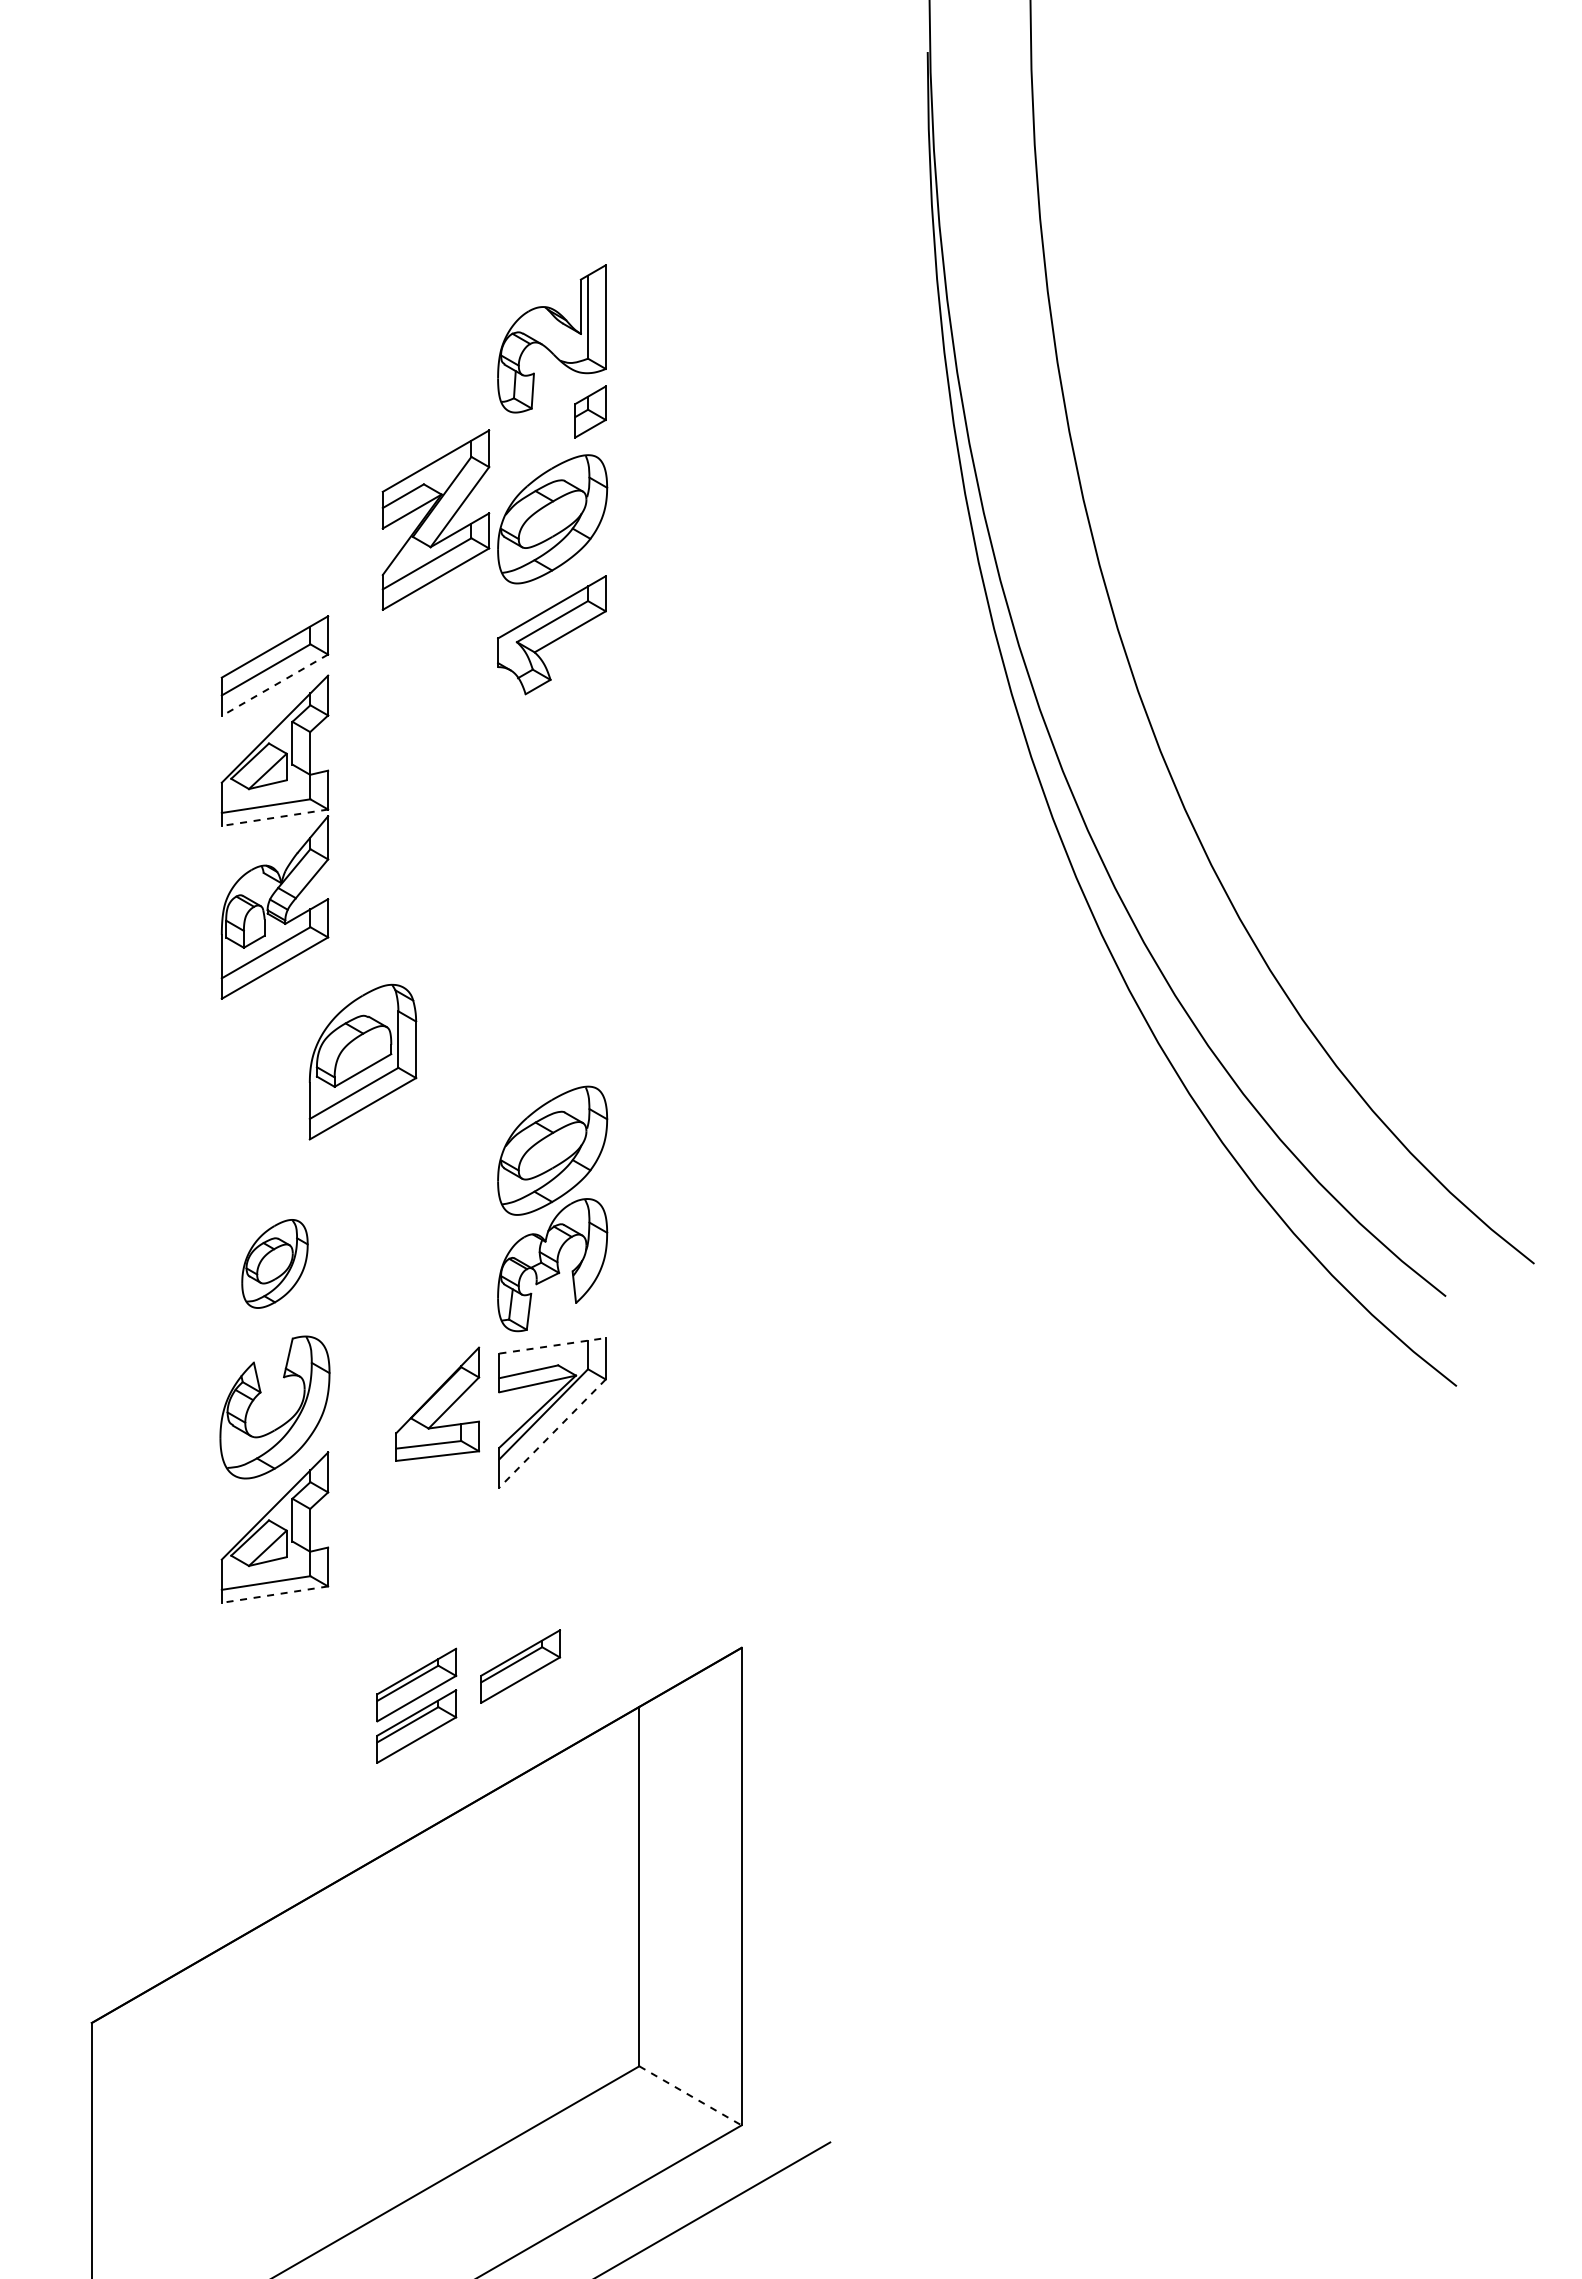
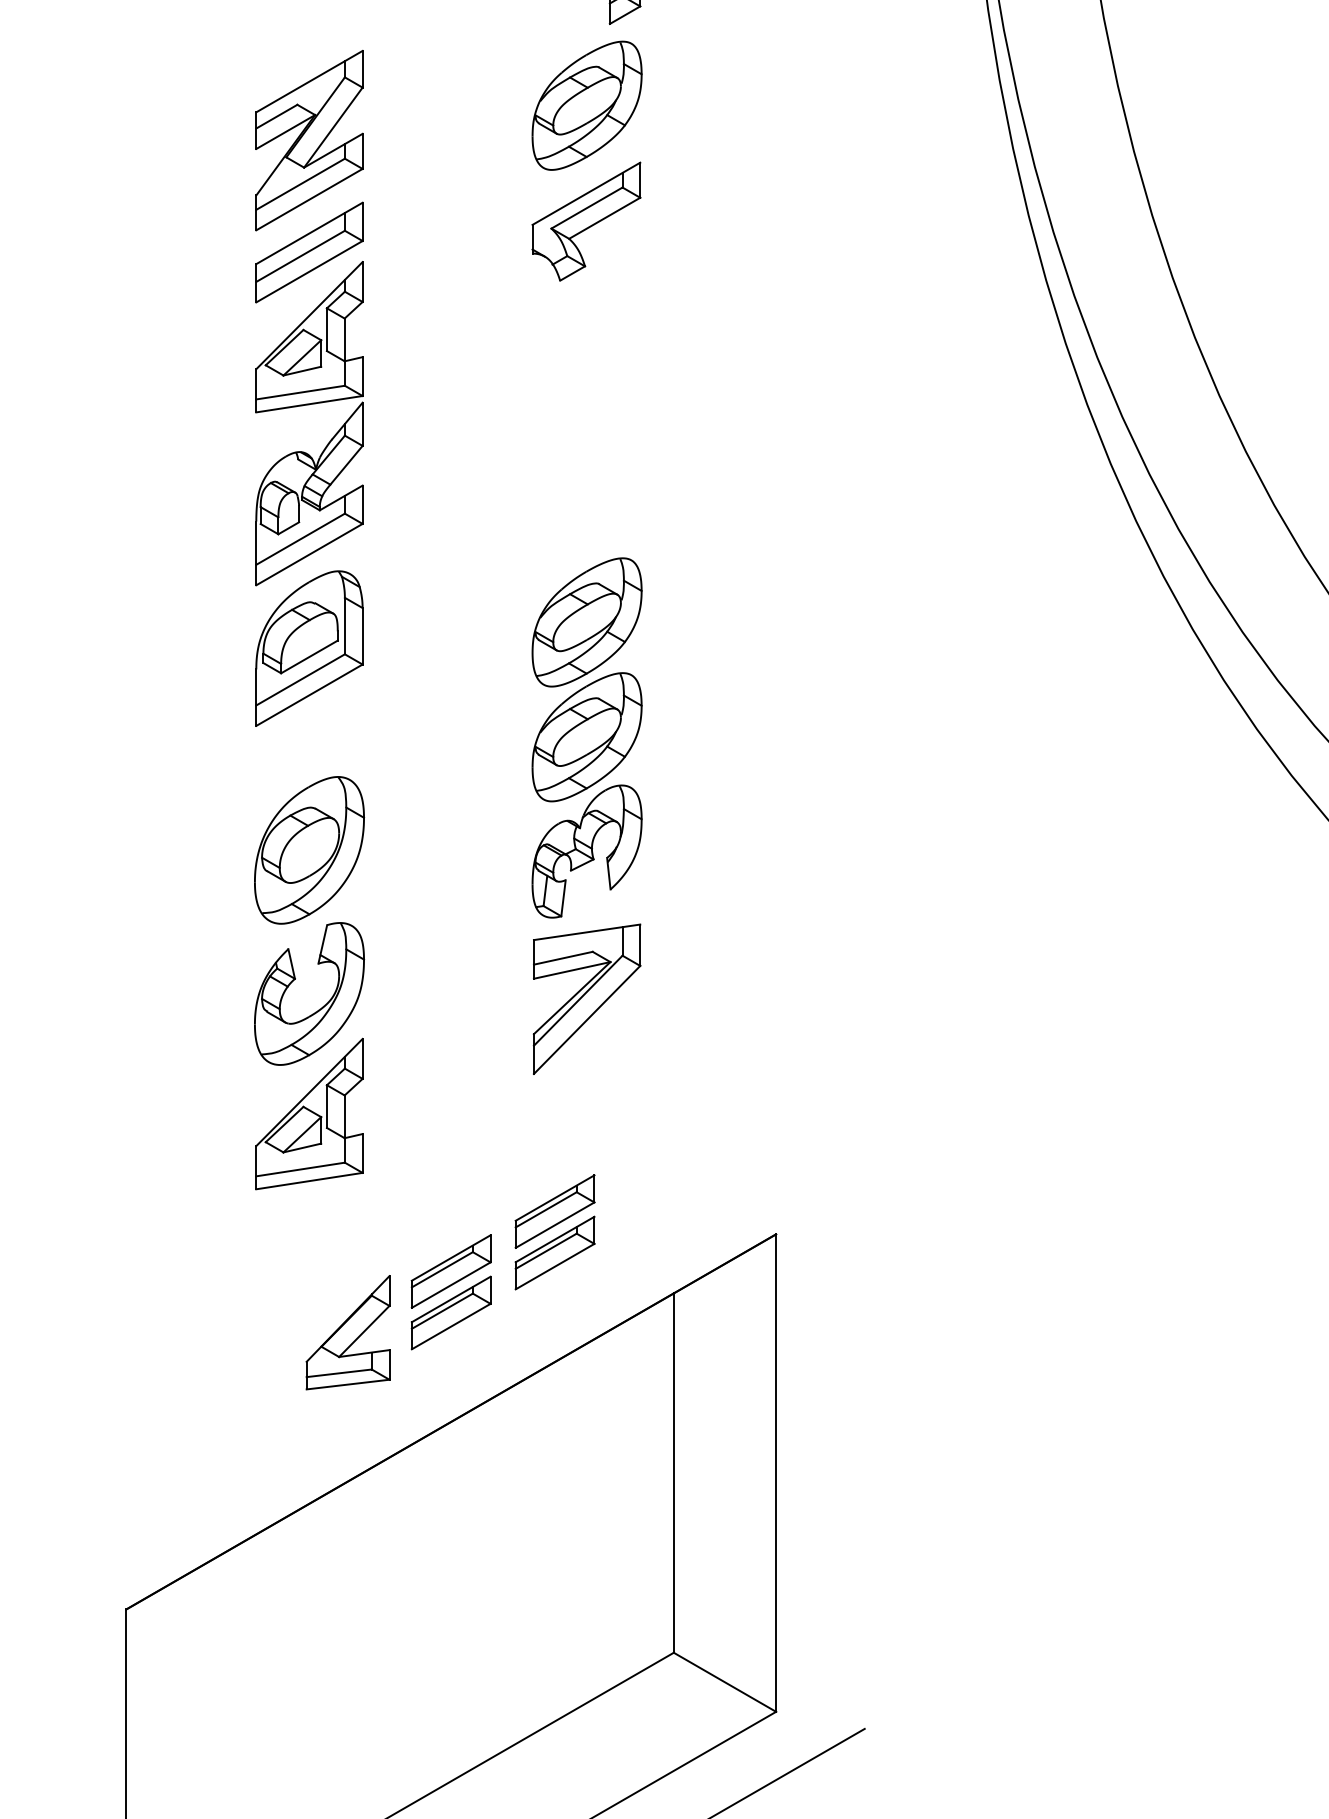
part: (435, 519) -> (308, 139), moved
line: (274, 685) -> (308, 271), dashed -> solid
line: (274, 817) -> (308, 403), dashed -> solid
part: (552, 1035) -> (586, 621), added
part: (362, 1061) -> (308, 647), moved
part: (274, 1263) -> (308, 849), size x1.67
line: (552, 1345) -> (586, 931), dashed -> solid
part: (437, 1403) -> (347, 1331), moved
line: (552, 1433) -> (586, 1019), dashed -> solid
line: (274, 1594) -> (308, 1180), dashed -> solid
part: (520, 1624) -> (554, 1210), added
line: (690, 2096) -> (724, 1682), dashed -> solid

